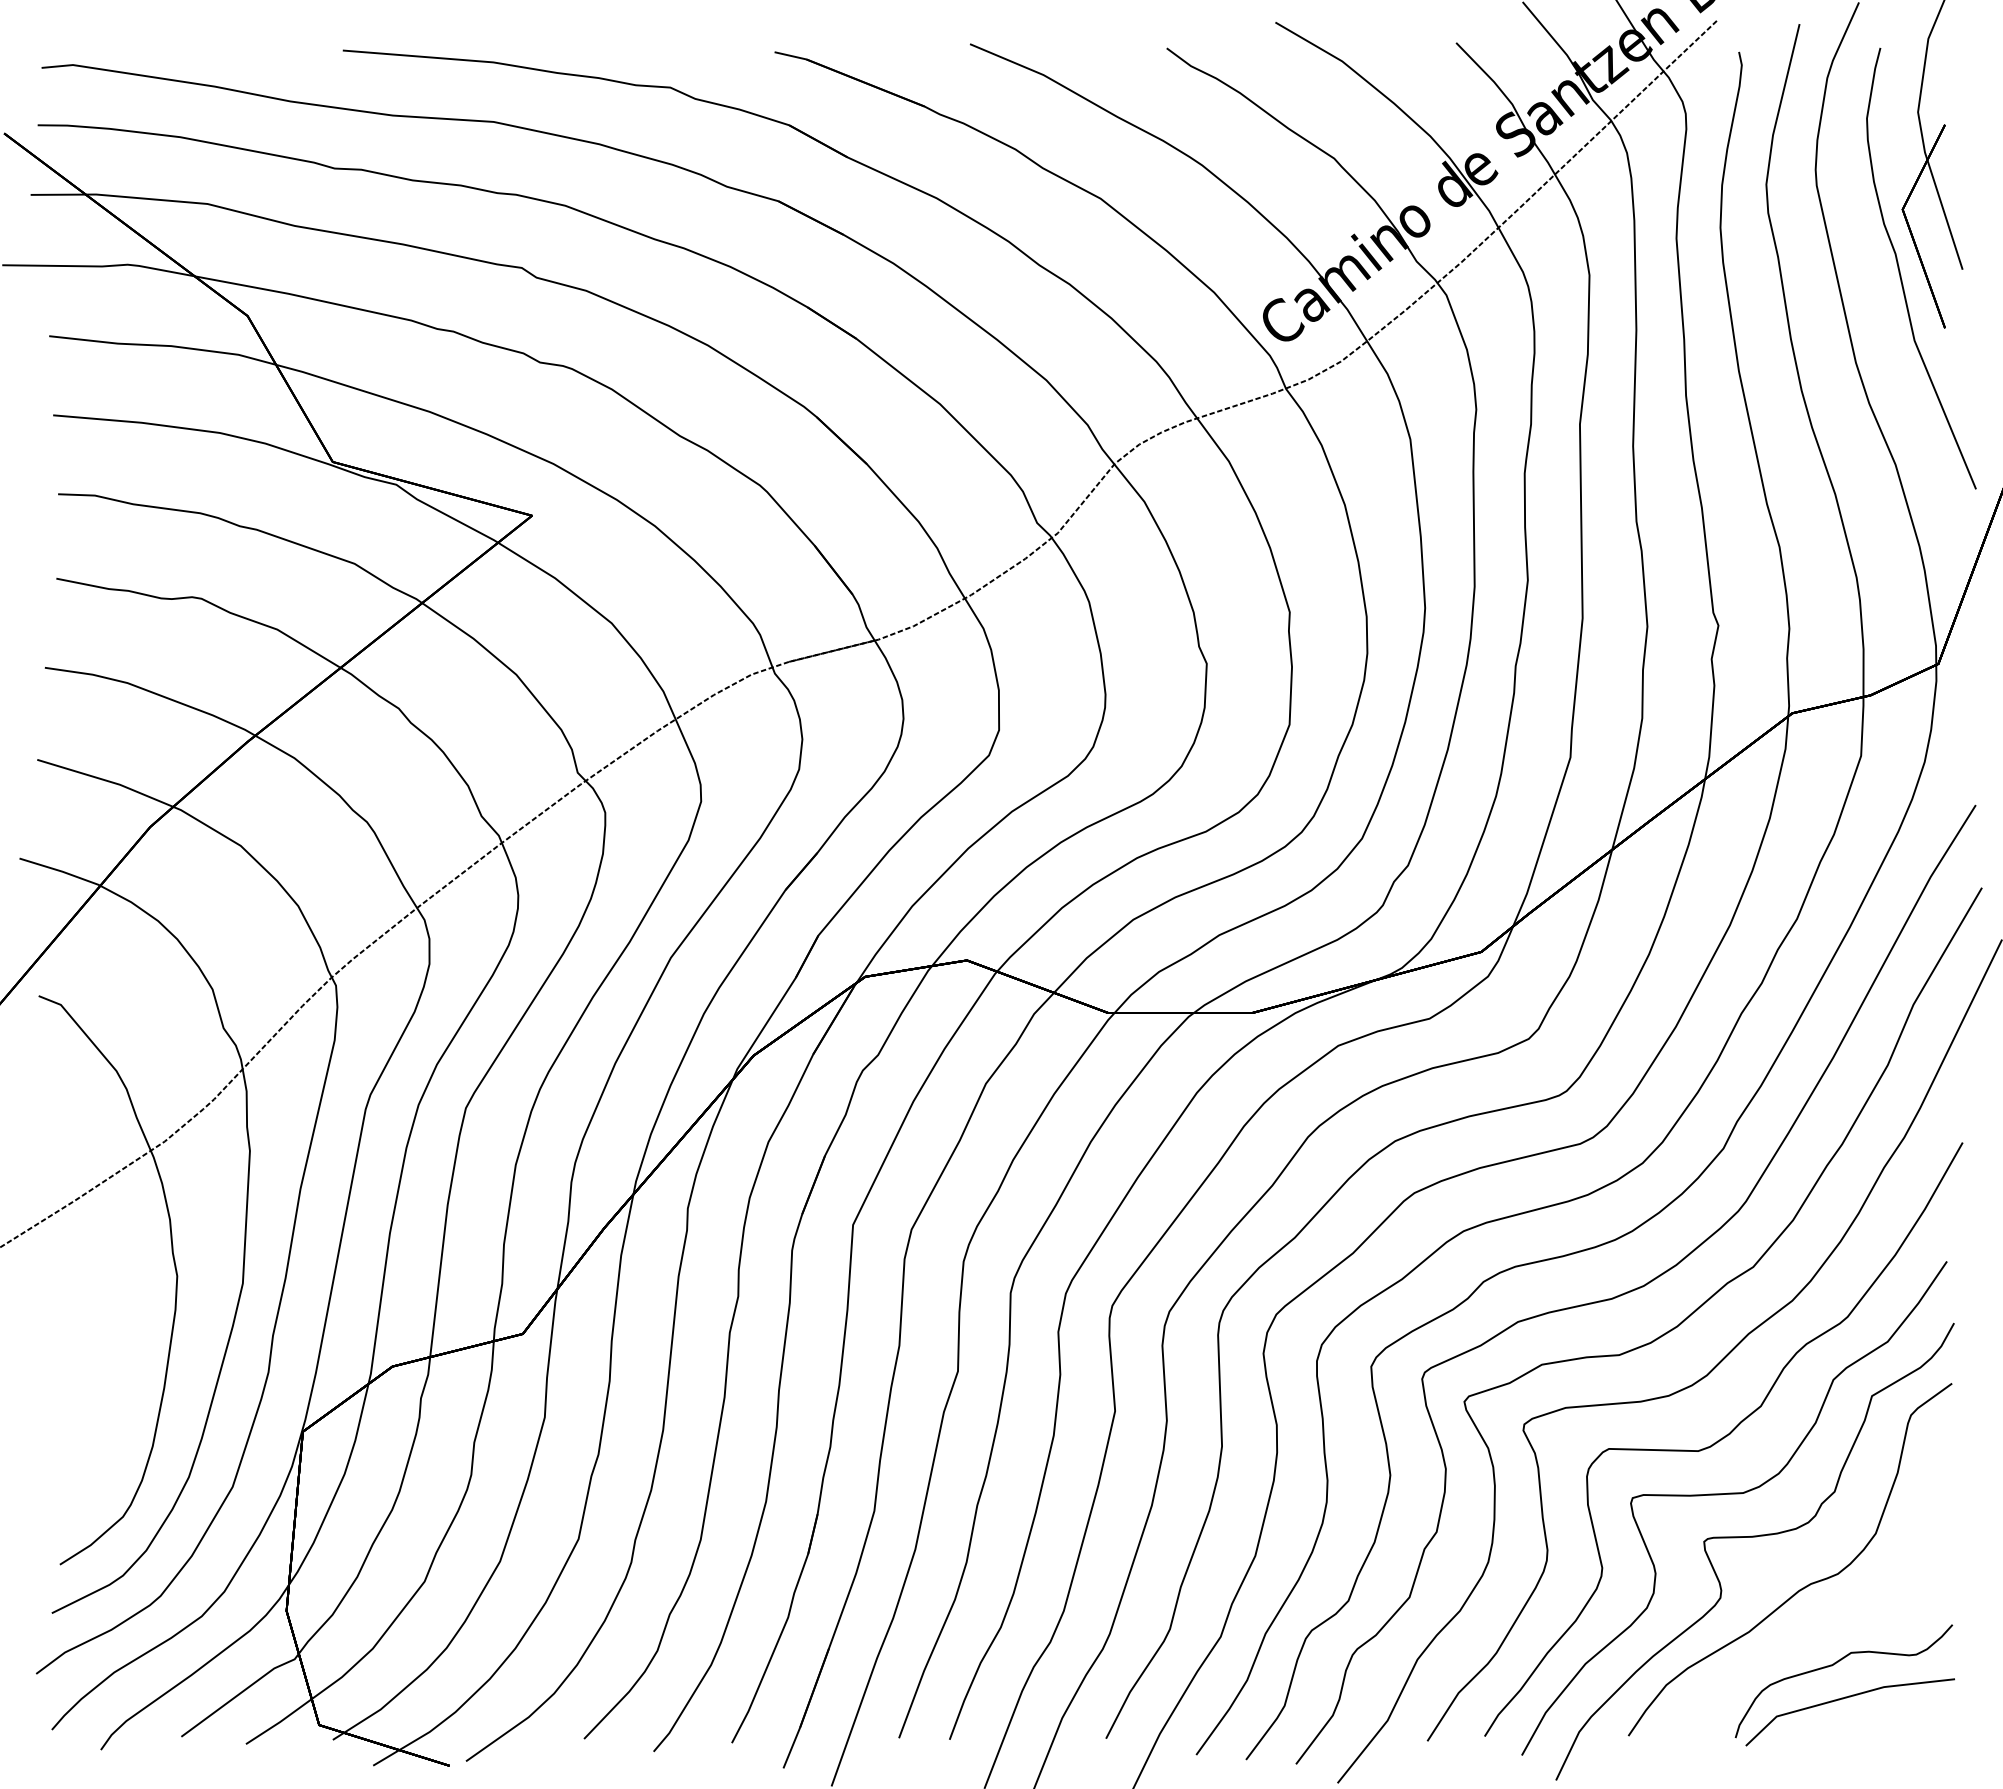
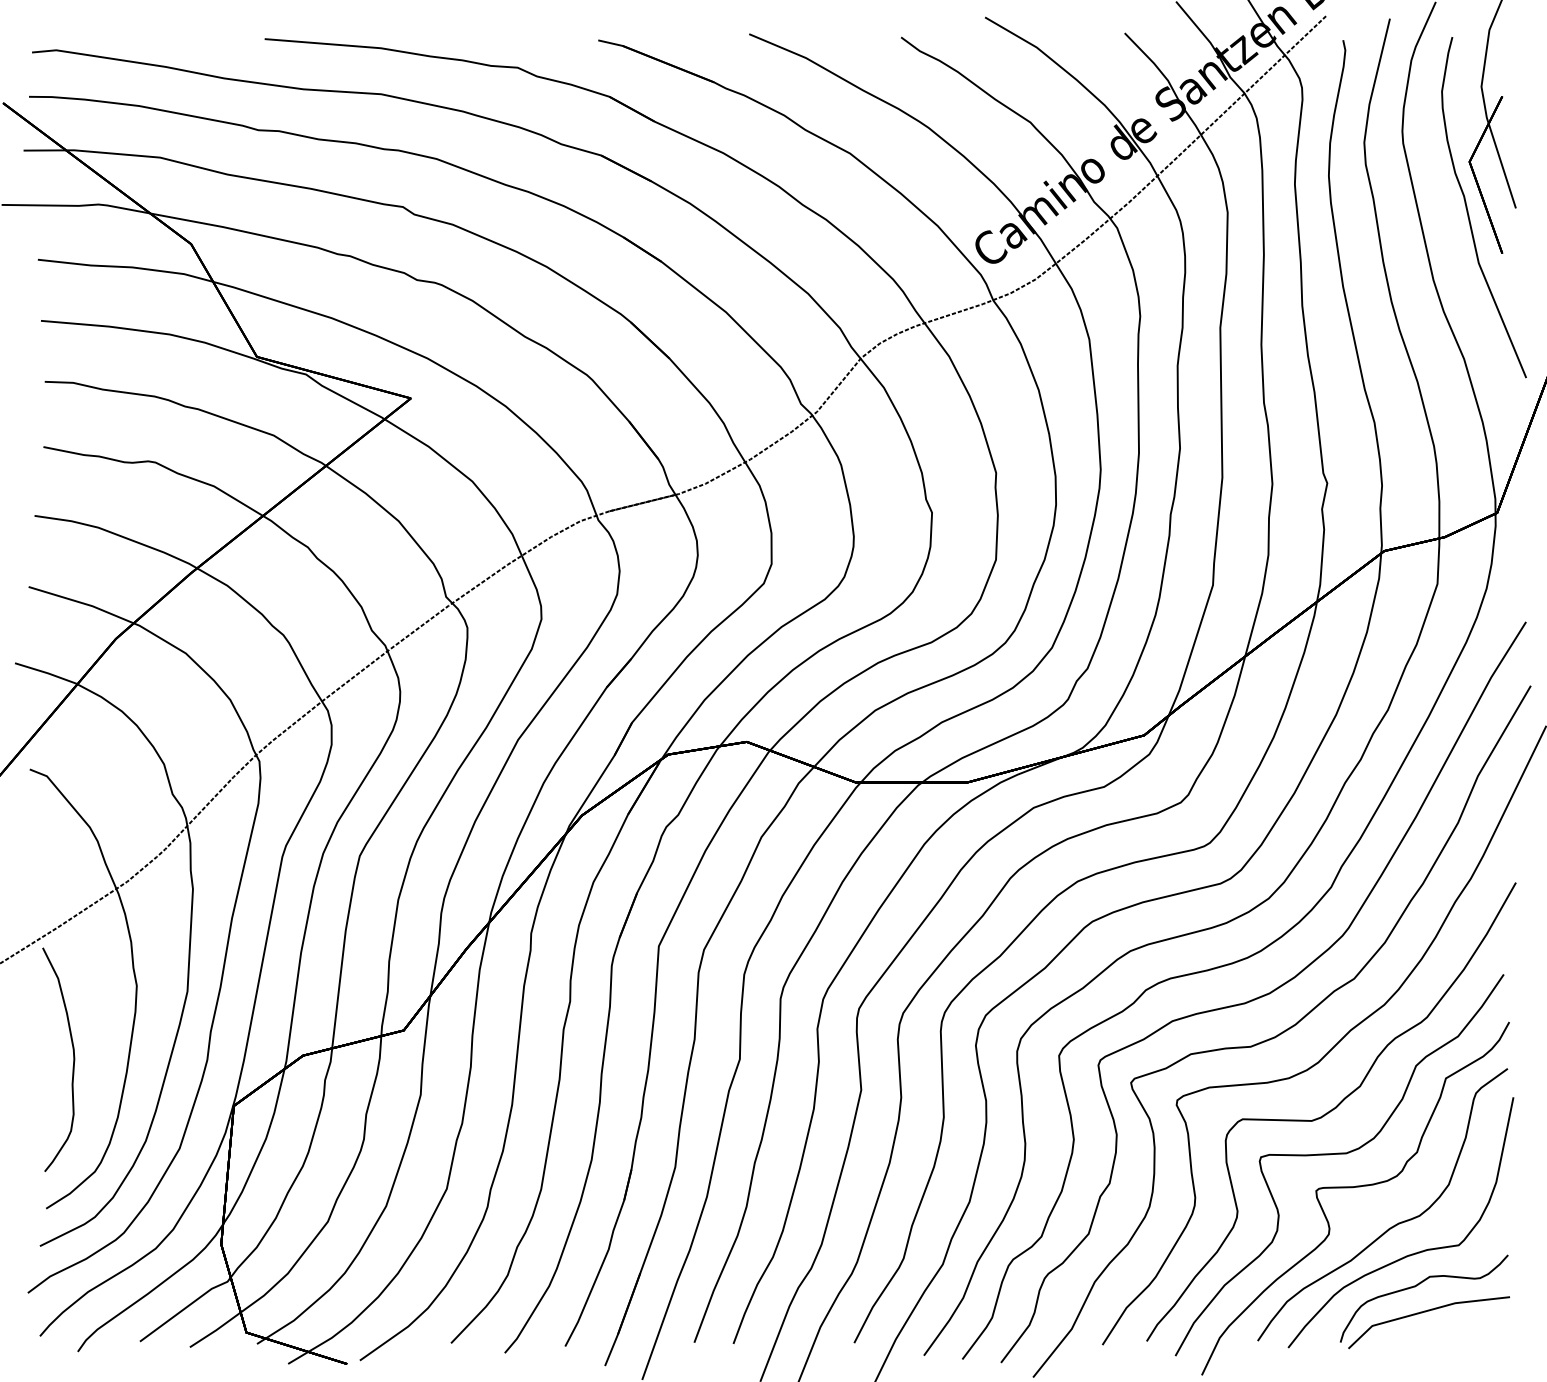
part: (95, 1371) -> (73, 1059), added
part: (1823, 1624) -> (1408, 1254), added

